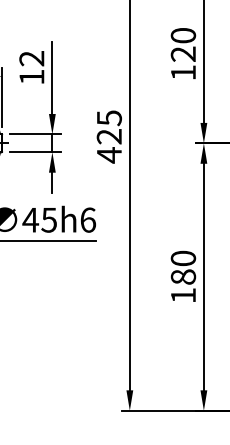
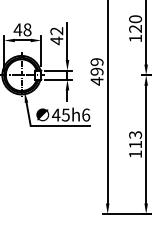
text: (31, 76) -> (56, 40), 12 -> 42
text: (108, 126) -> (96, 66), 425 -> 499
text: (183, 267) -> (135, 139), 180 -> 113

